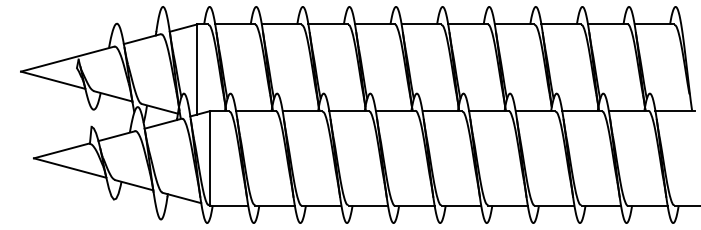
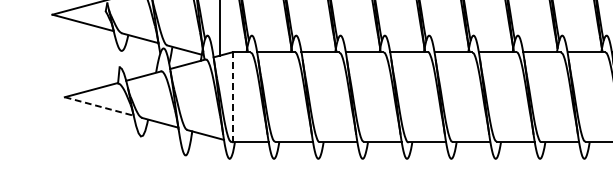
line: (210, 157) -> (232, 96), solid -> dashed
line: (70, 168) -> (99, 106), solid -> dashed

